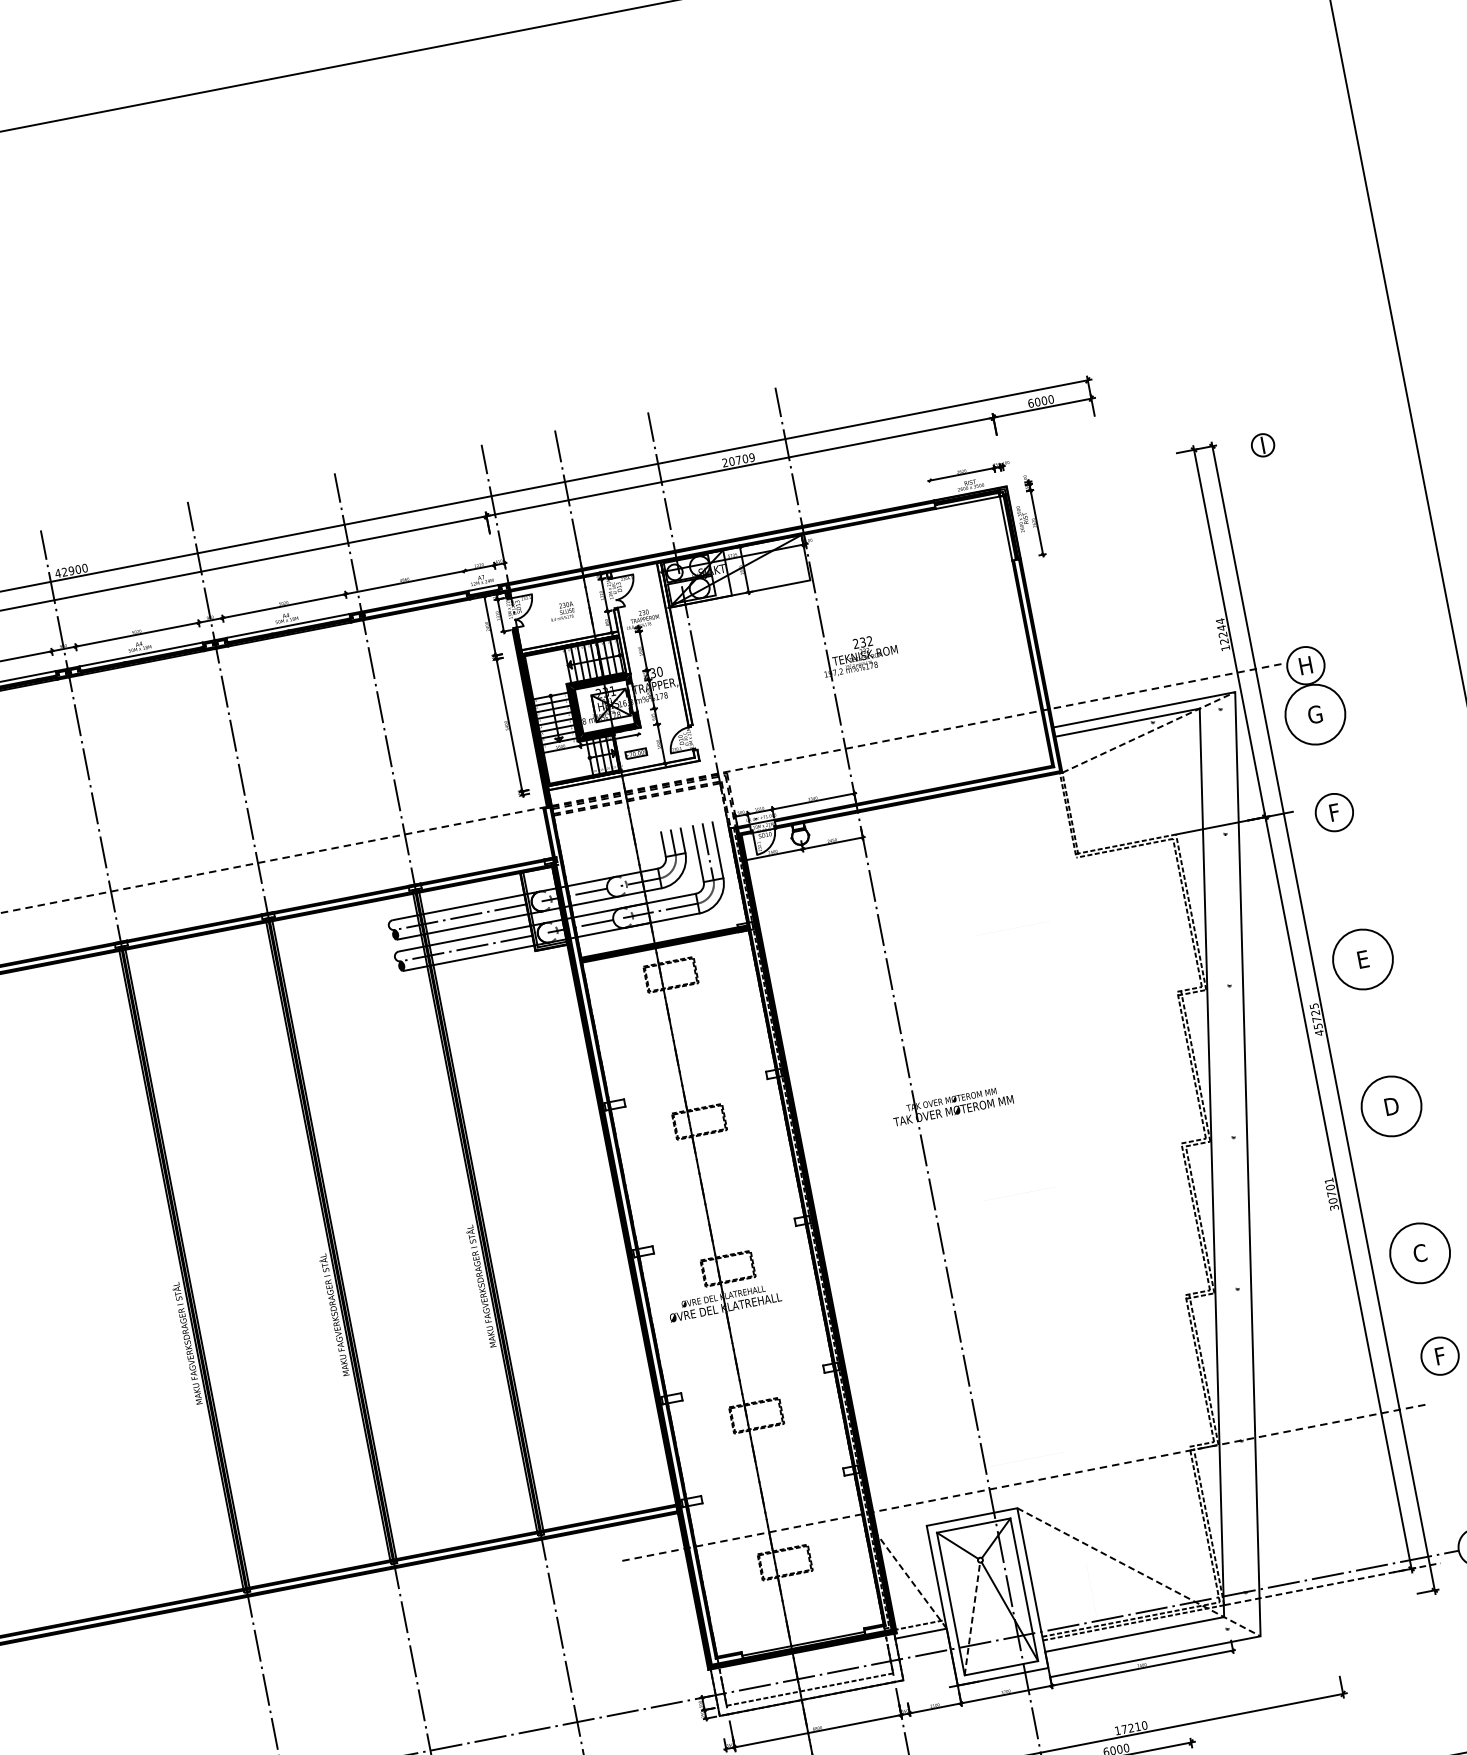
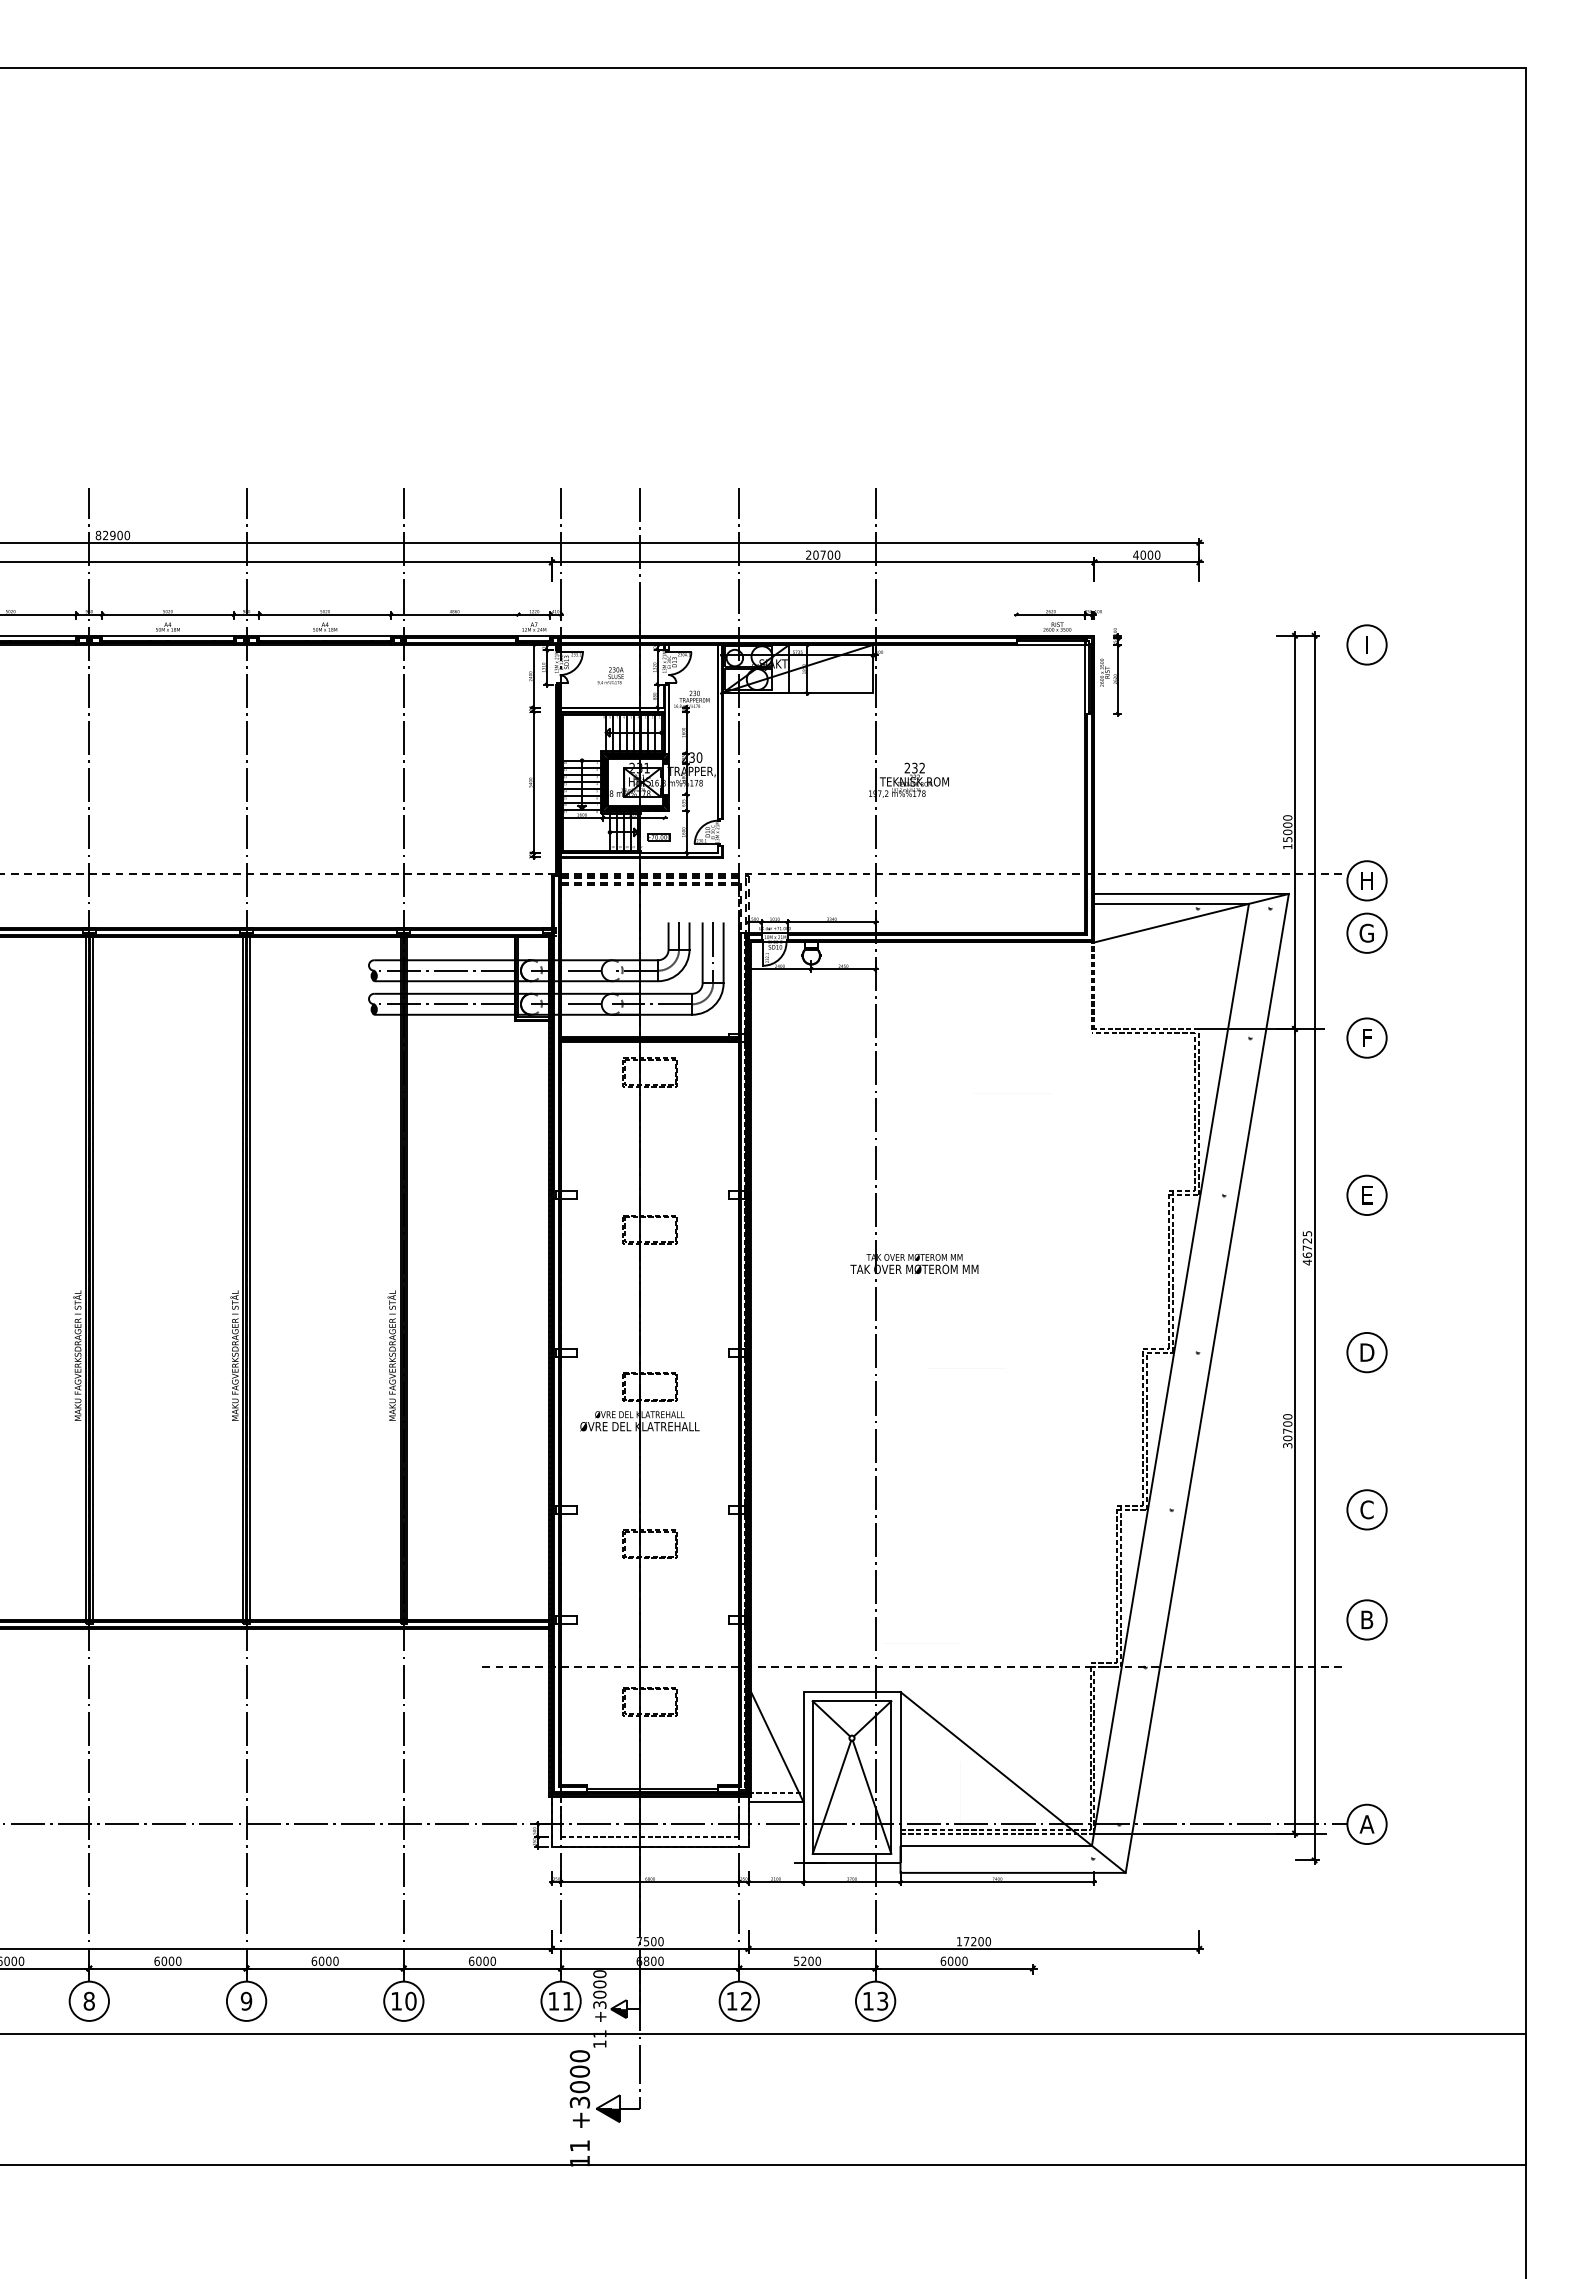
text: (1030, 402) -> (1135, 554), 6000 -> 4000
circle: (1262, 444) -> (1366, 644), size x1.67
text: (751, 456) -> (837, 554), 20709 -> 20700
text: (58, 573) -> (98, 535), 42900 -> 82900
text: (1222, 631) -> (1287, 828), 12244 -> 15000
circle: (1314, 714) -> (1366, 932), size x0.62
line: (1149, 732) -> (1192, 918), dashed -> solid
circle: (1362, 959) -> (1366, 1195), size x0.62
text: (1318, 1026) -> (1307, 1255), 45725 -> 46725
circle: (1391, 1106) -> (1366, 1352), size x0.62
text: (1328, 1180) -> (1287, 1416), 30701 -> 30700
circle: (1419, 1253) -> (1366, 1509), size x0.62
text: (1440, 1355) -> (1367, 1619), F -> B
line: (1139, 1572) -> (1013, 1782), dashed -> solid
line: (912, 1582) -> (777, 1747), dashed -> solid
line: (1332, 1584) -> (1210, 1833), dashed -> solid
line: (972, 1619) -> (831, 1797), dashed -> solid
text: (1137, 1726) -> (980, 1941), 17210 -> 17200

